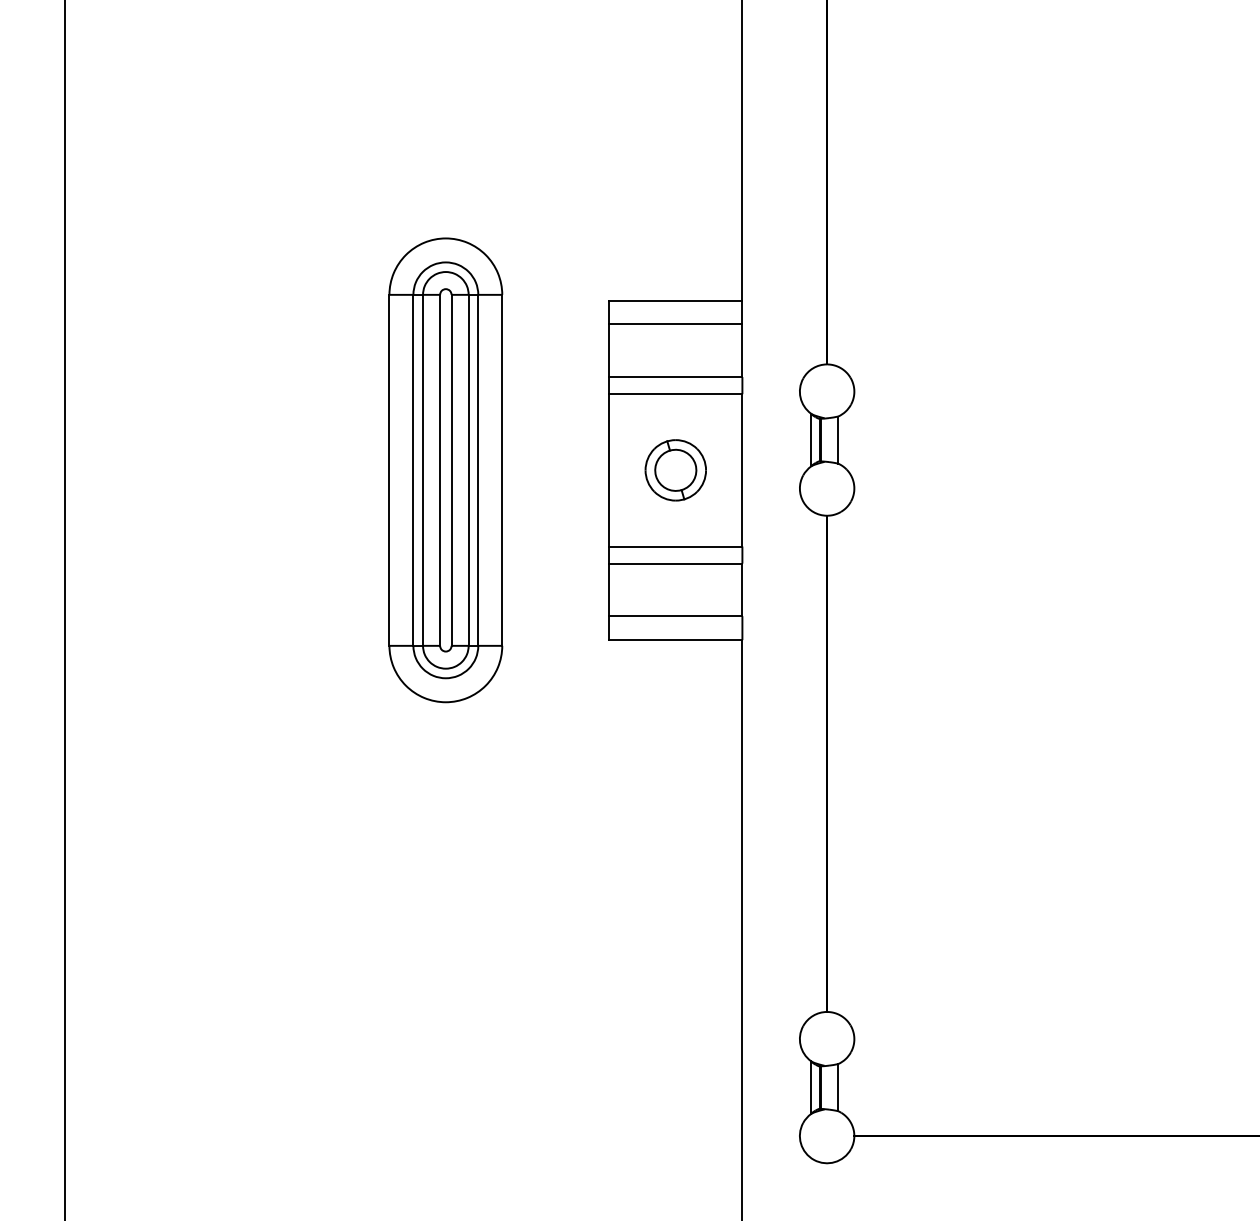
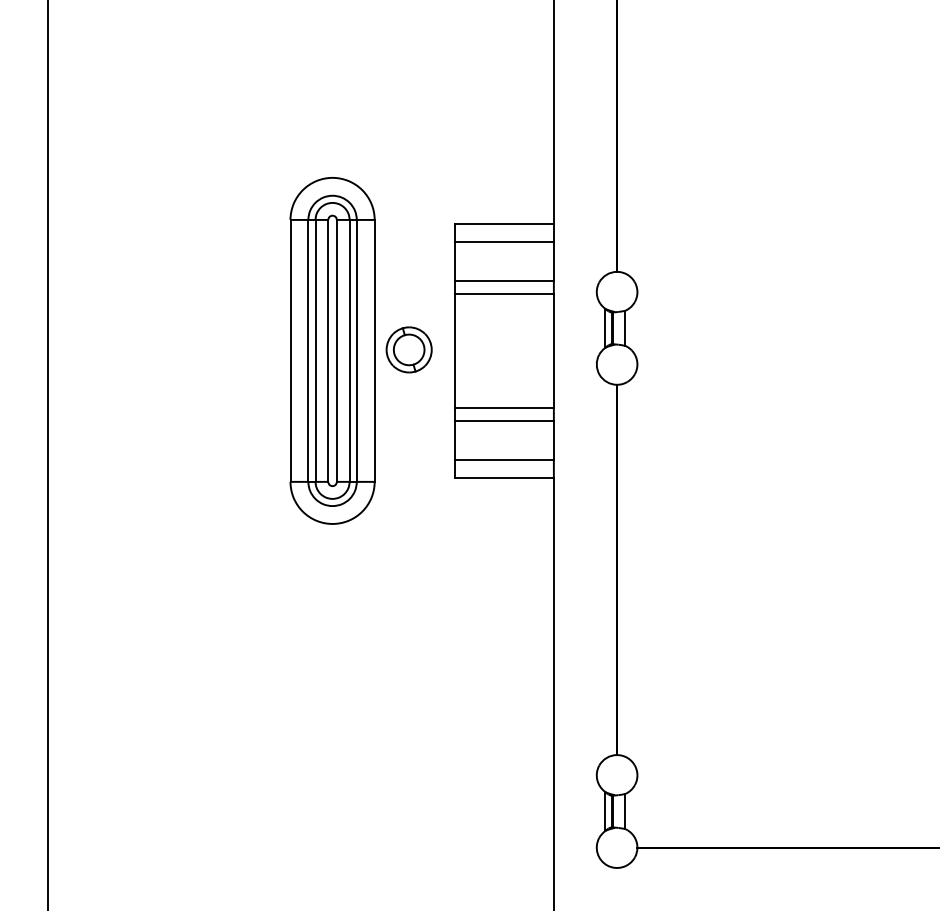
part: (674, 469) -> (408, 349), moved

